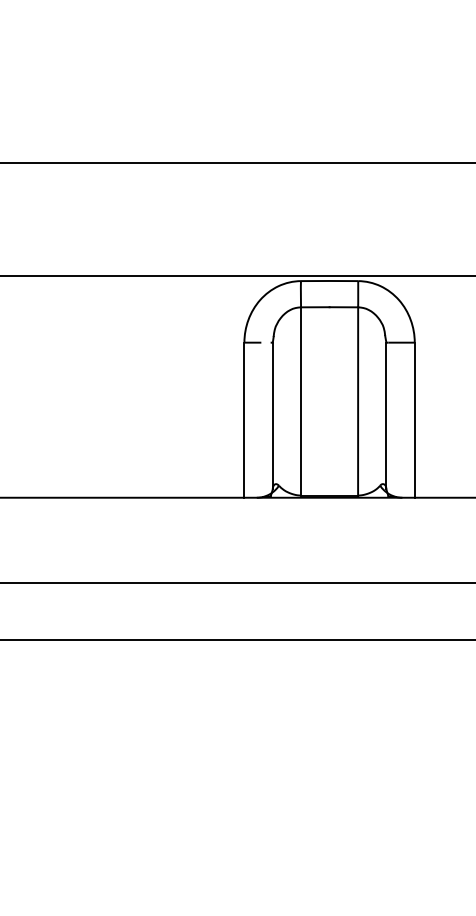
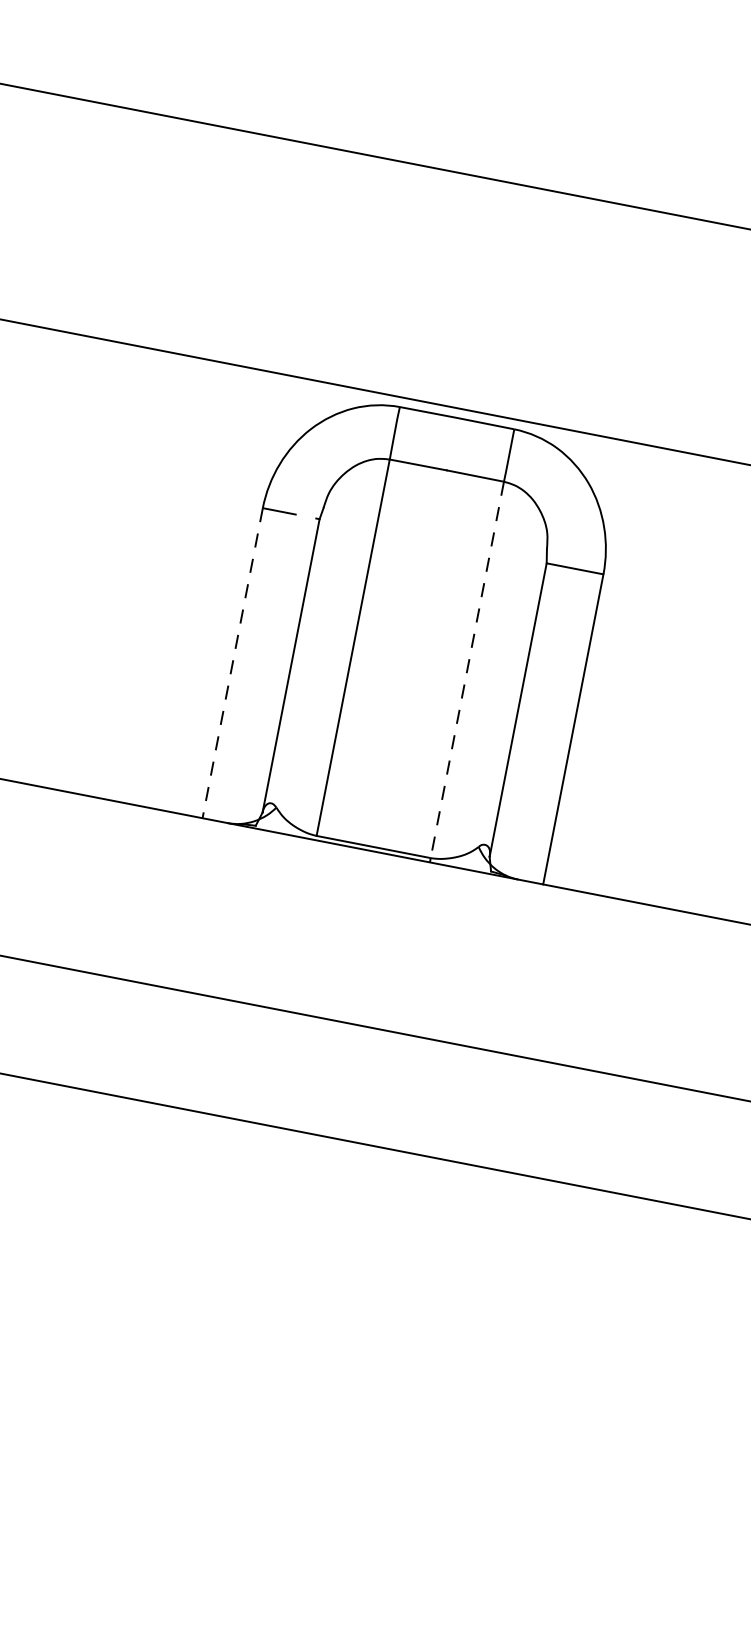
line: (358, 401) -> (468, 670), solid -> dashed
line: (244, 420) -> (232, 663), solid -> dashed

